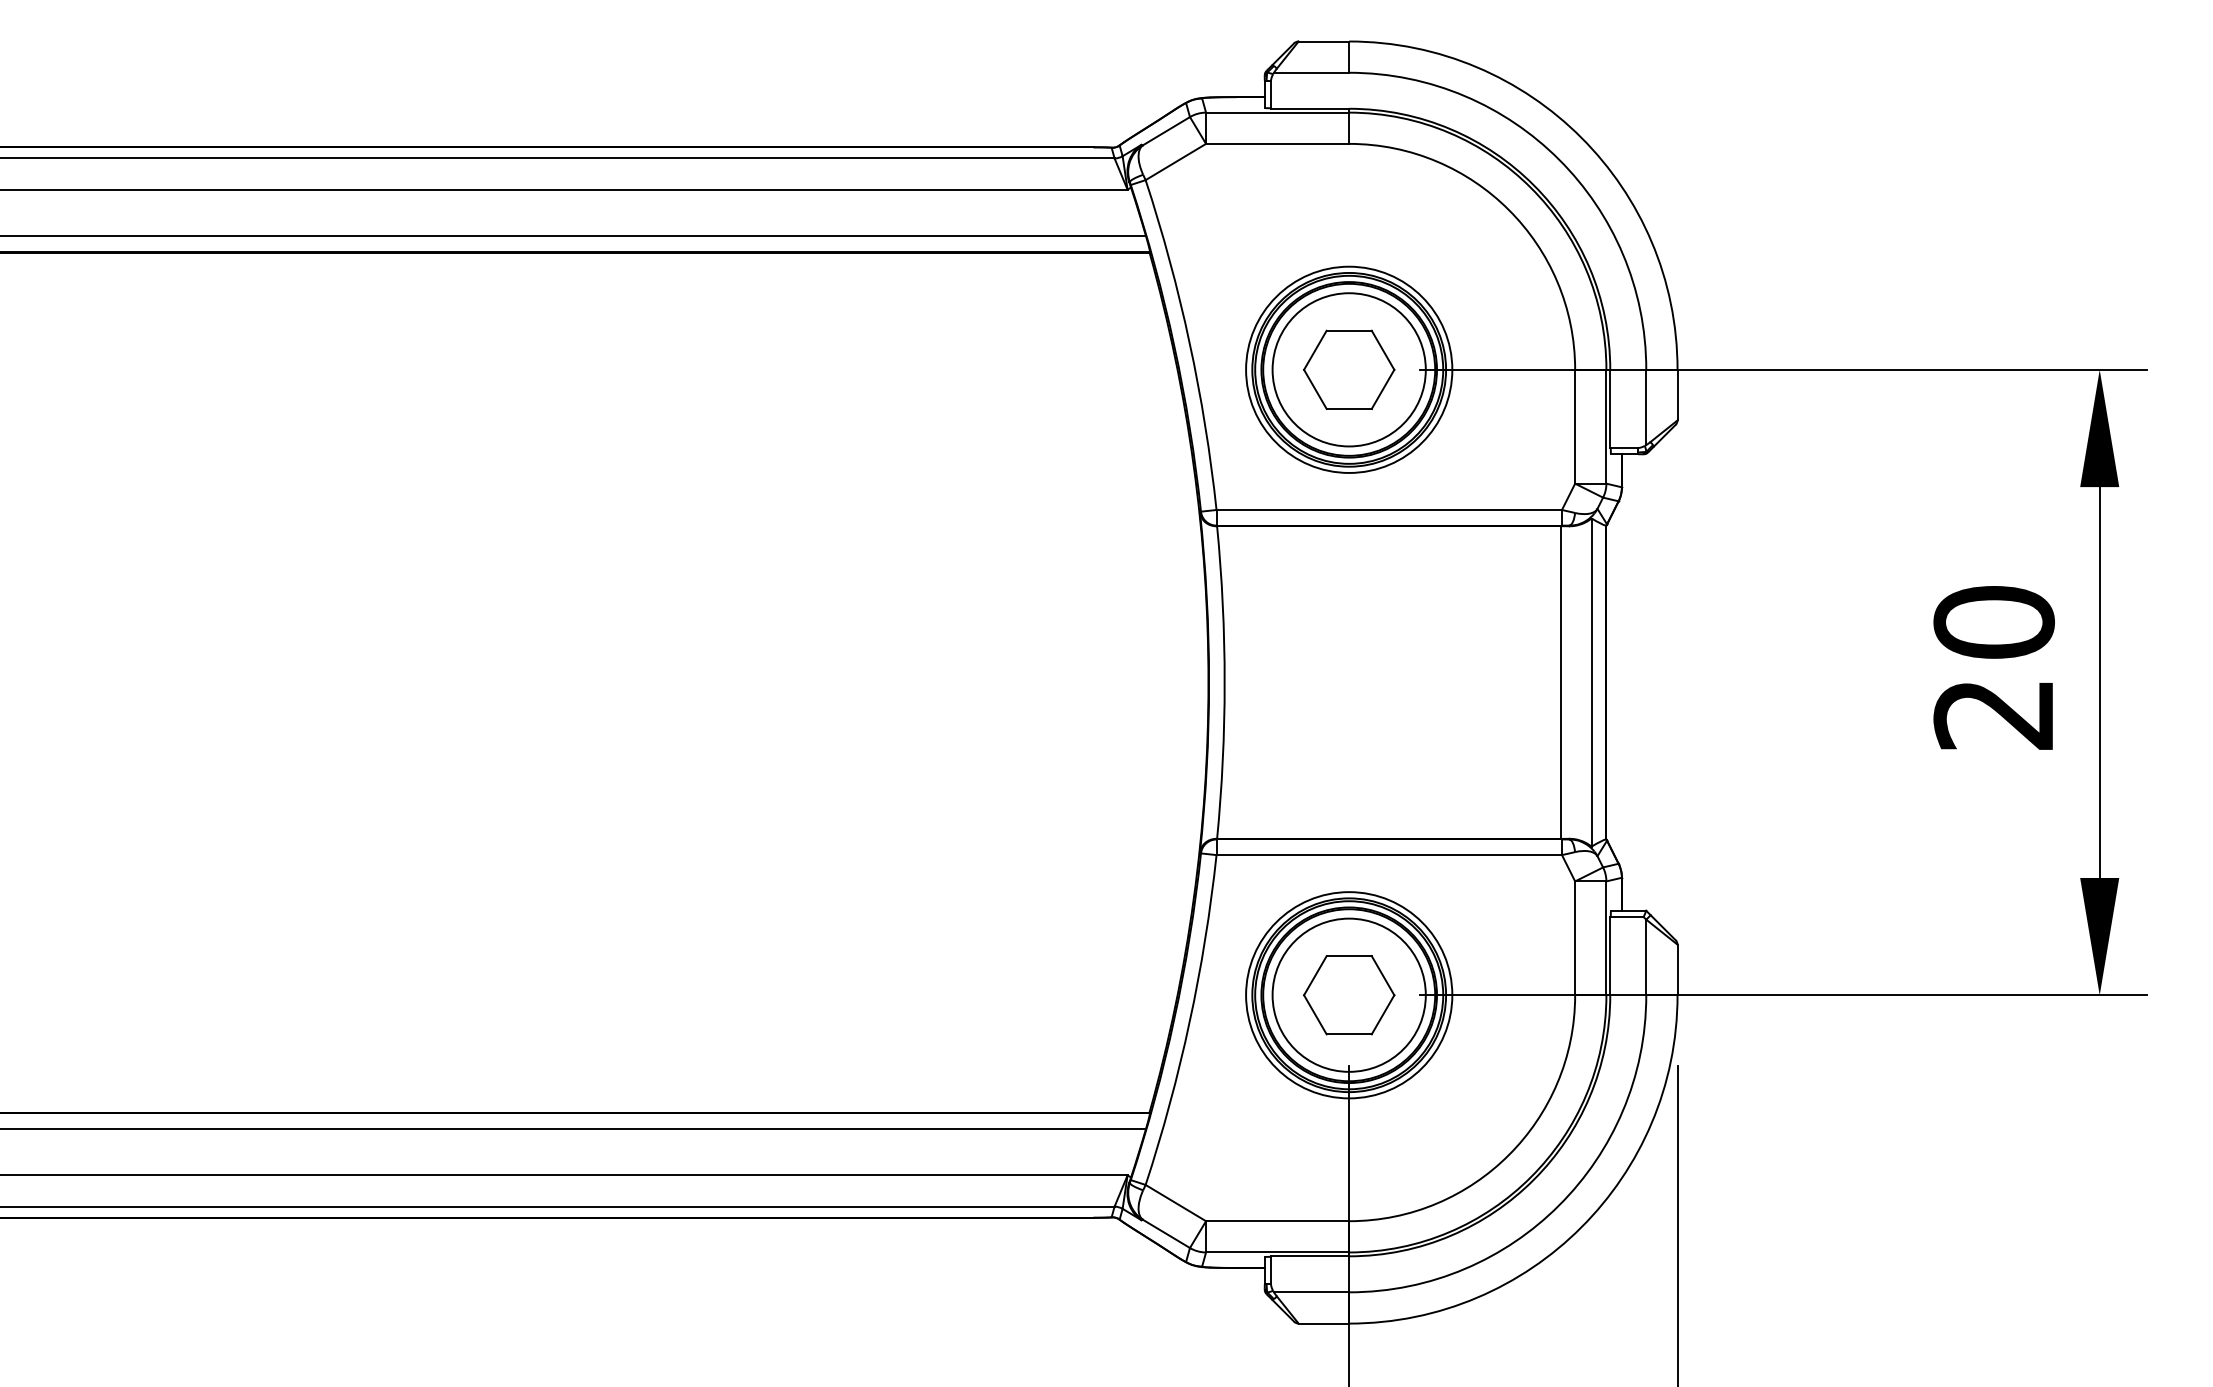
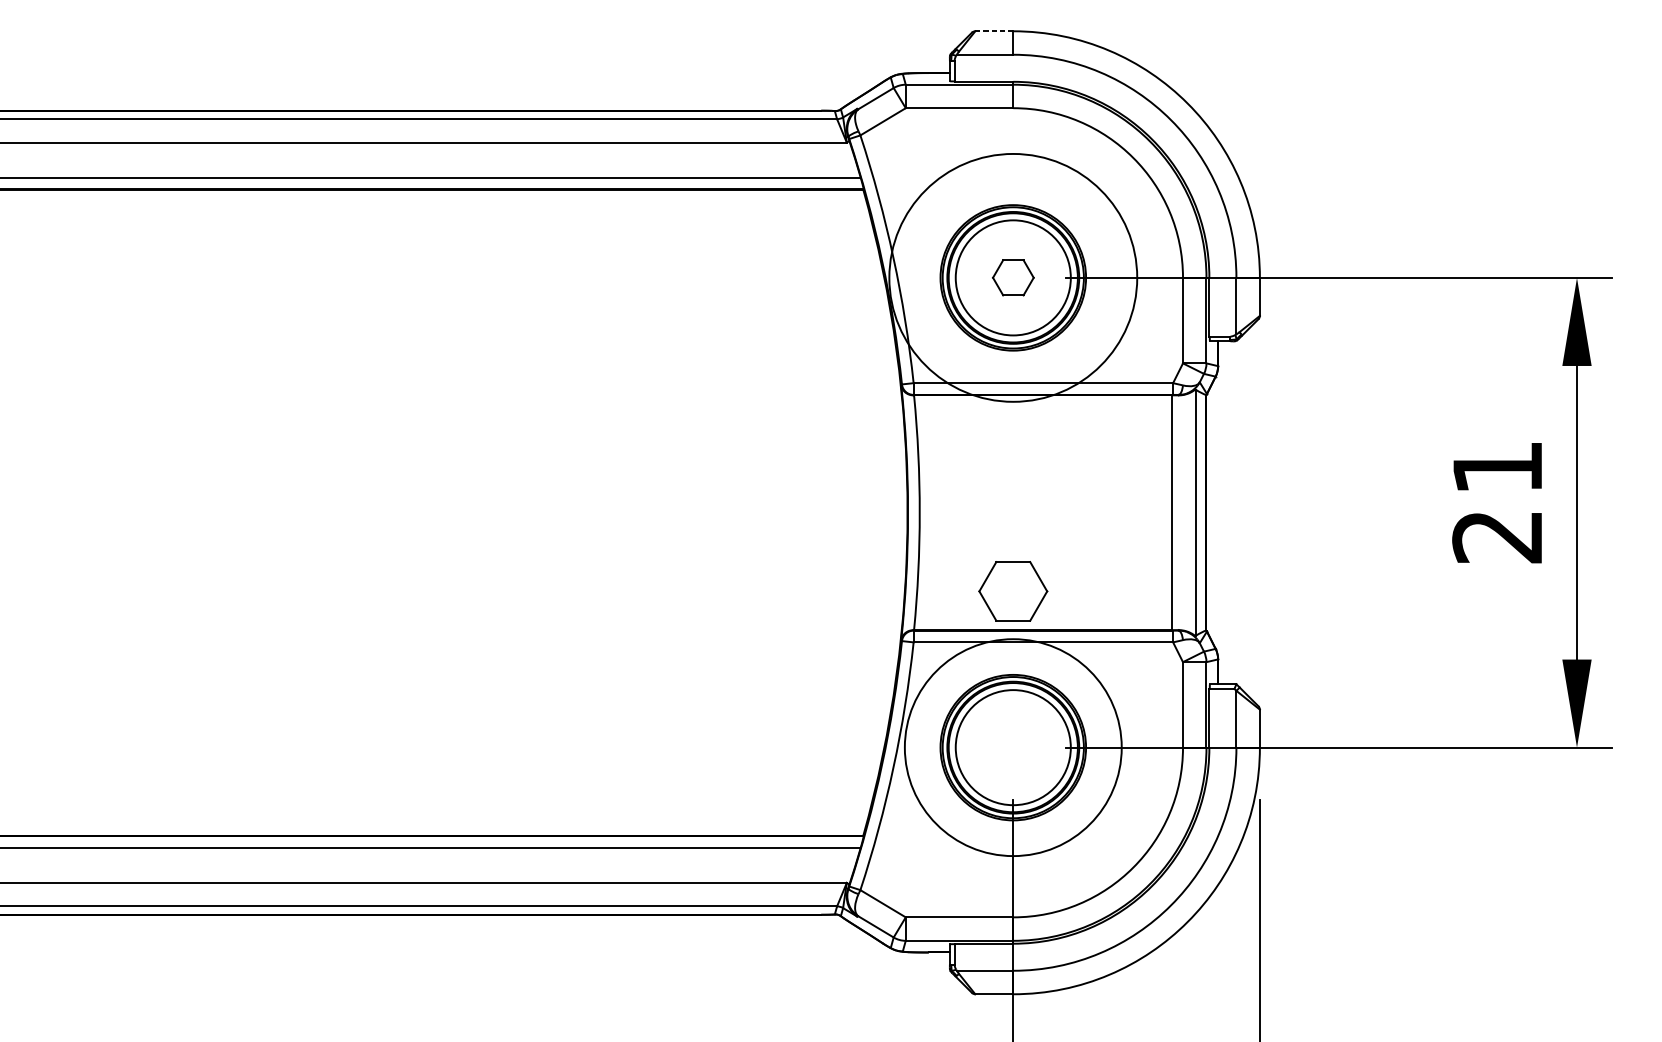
line: (1323, 41) -> (993, 31), solid -> dashed
circle: (1349, 369) -> (1013, 277), size x1.6
part: (1349, 369) -> (1013, 277), size x0.6
text: (1993, 622) -> (1497, 467), 20 -> 21
circle: (1349, 995) -> (1013, 747), size x1.4
part: (1349, 995) -> (1013, 591), moved

